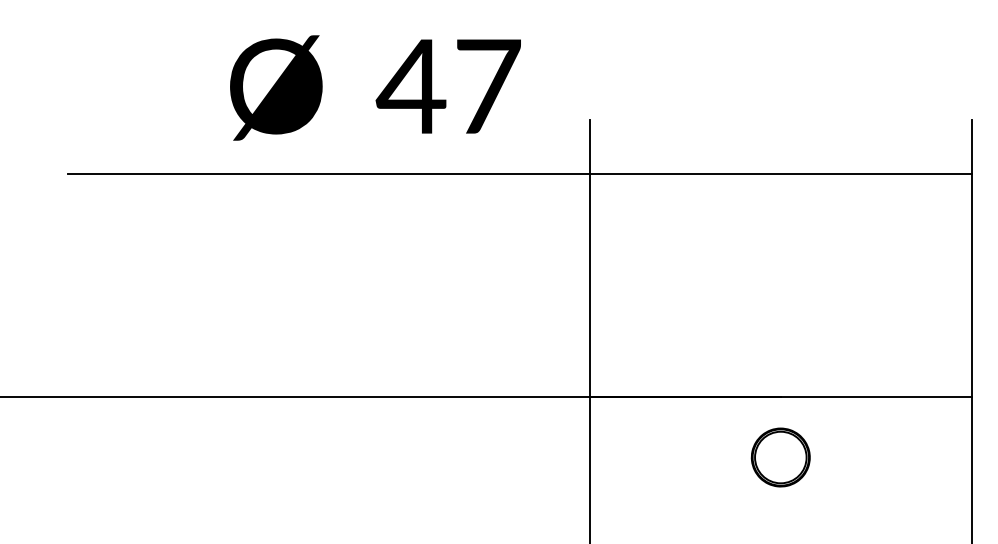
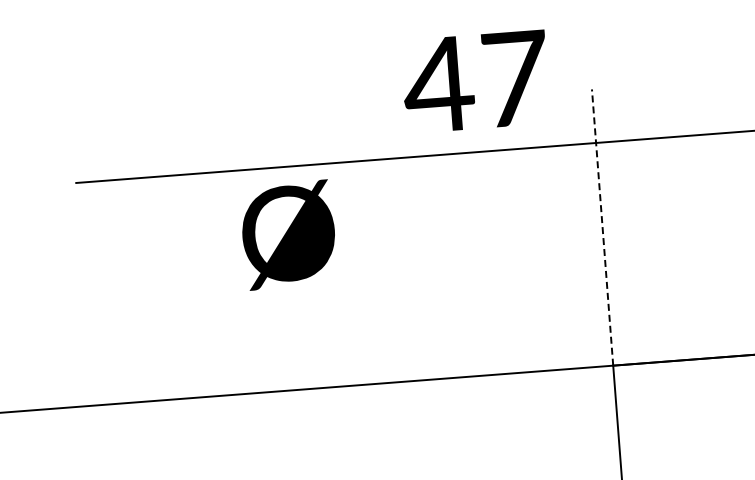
text: (447, 86) -> (474, 81), moved
text: (276, 87) -> (288, 234), moved
line: (589, 258) -> (602, 227), solid -> dashed

